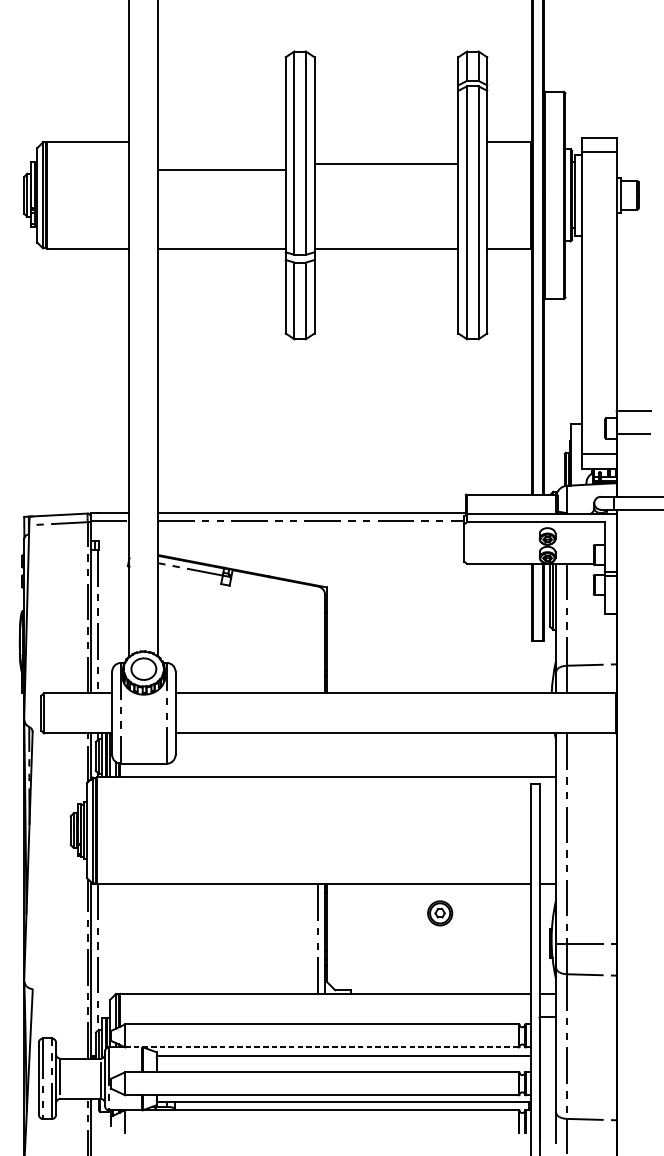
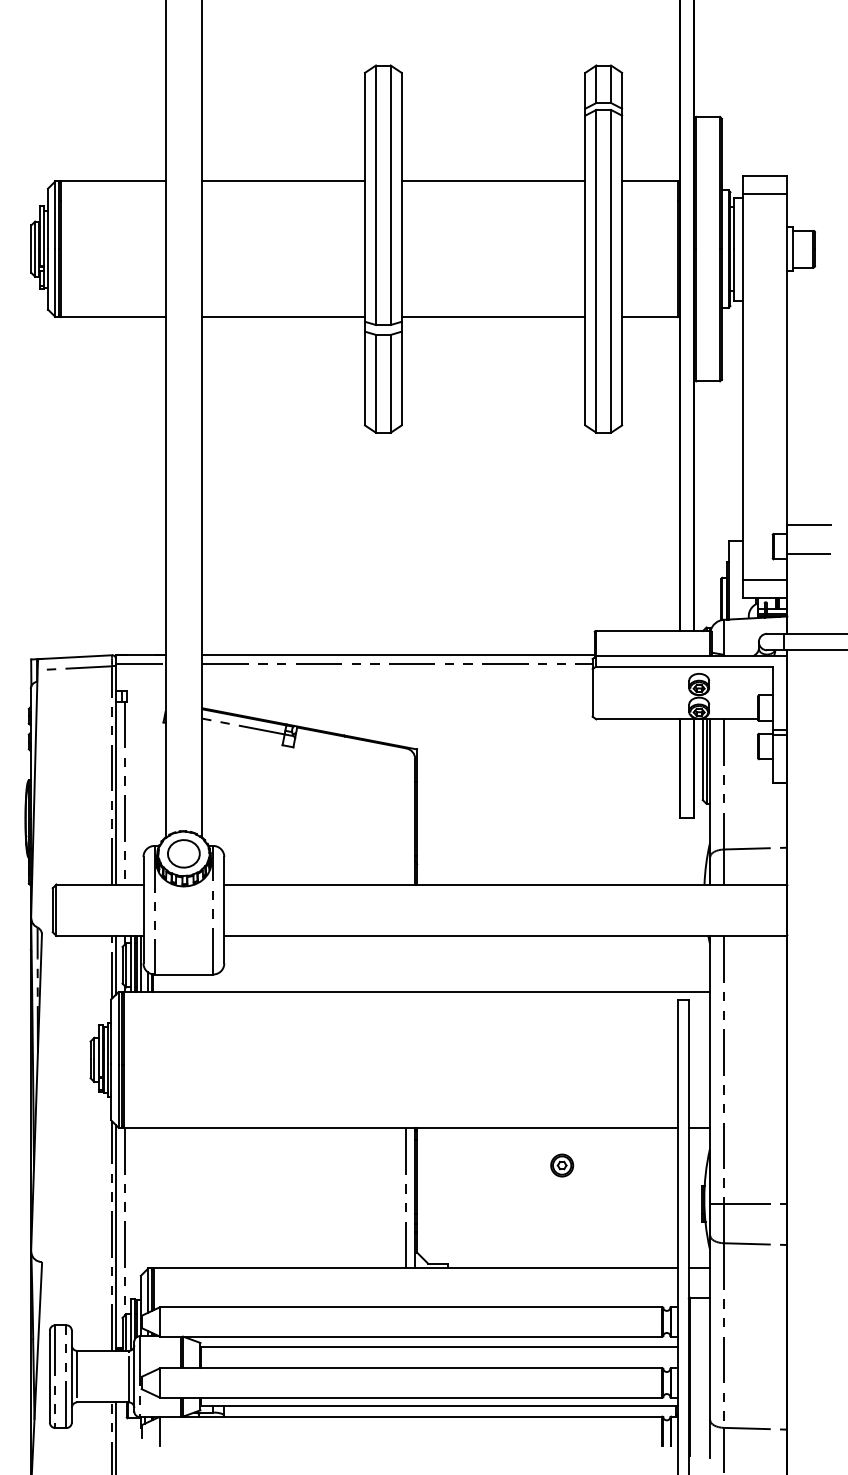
line: (386, 164) -> (493, 181), moved
line: (221, 170) -> (283, 181), moved
part: (440, 913) -> (562, 1165), size x0.71
line: (322, 1047) -> (411, 1336), dashed -> solid

